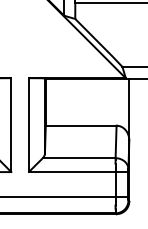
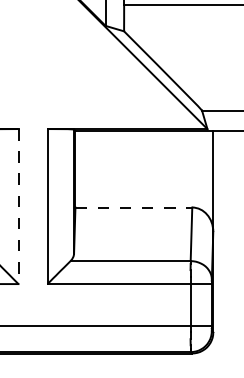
line: (11, 125) -> (18, 207), solid -> dashed
line: (81, 125) -> (134, 207), solid -> dashed

